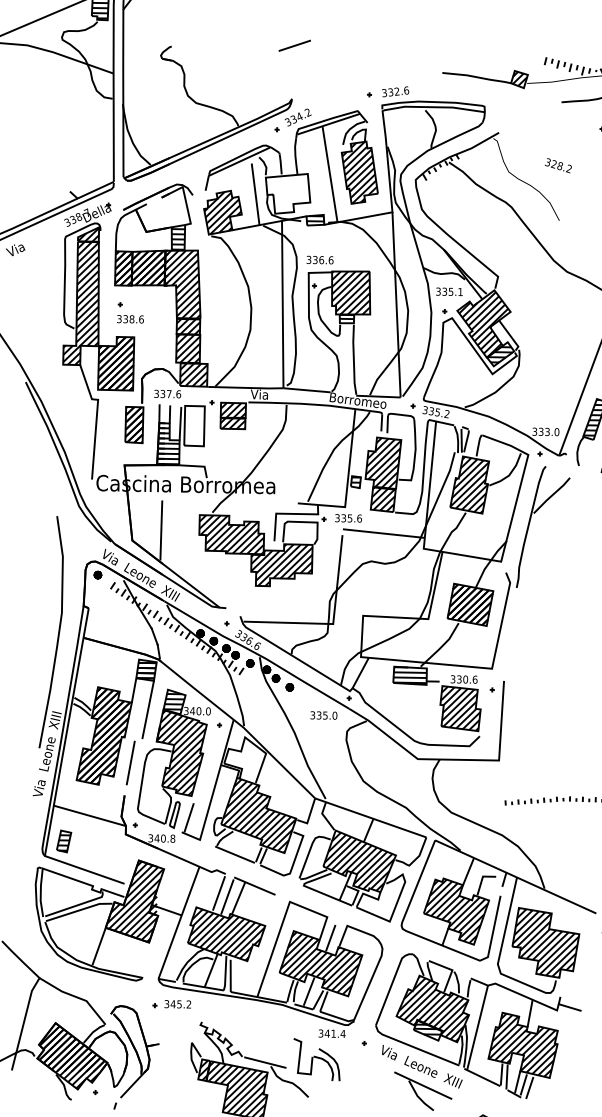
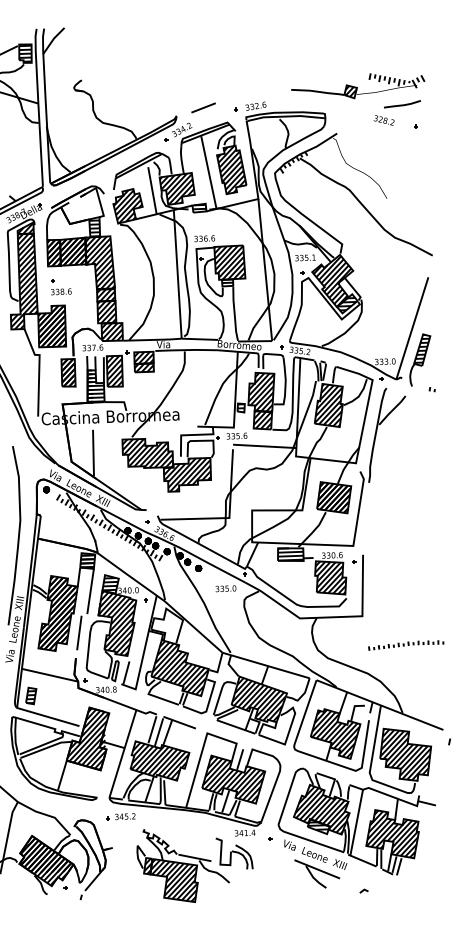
line: (294, 45) -> (203, 107), moved
text: (557, 165) -> (383, 120), moved
hatch: (286, 193) -> (176, 188), added
hatch: (194, 424) -> (114, 370), added

